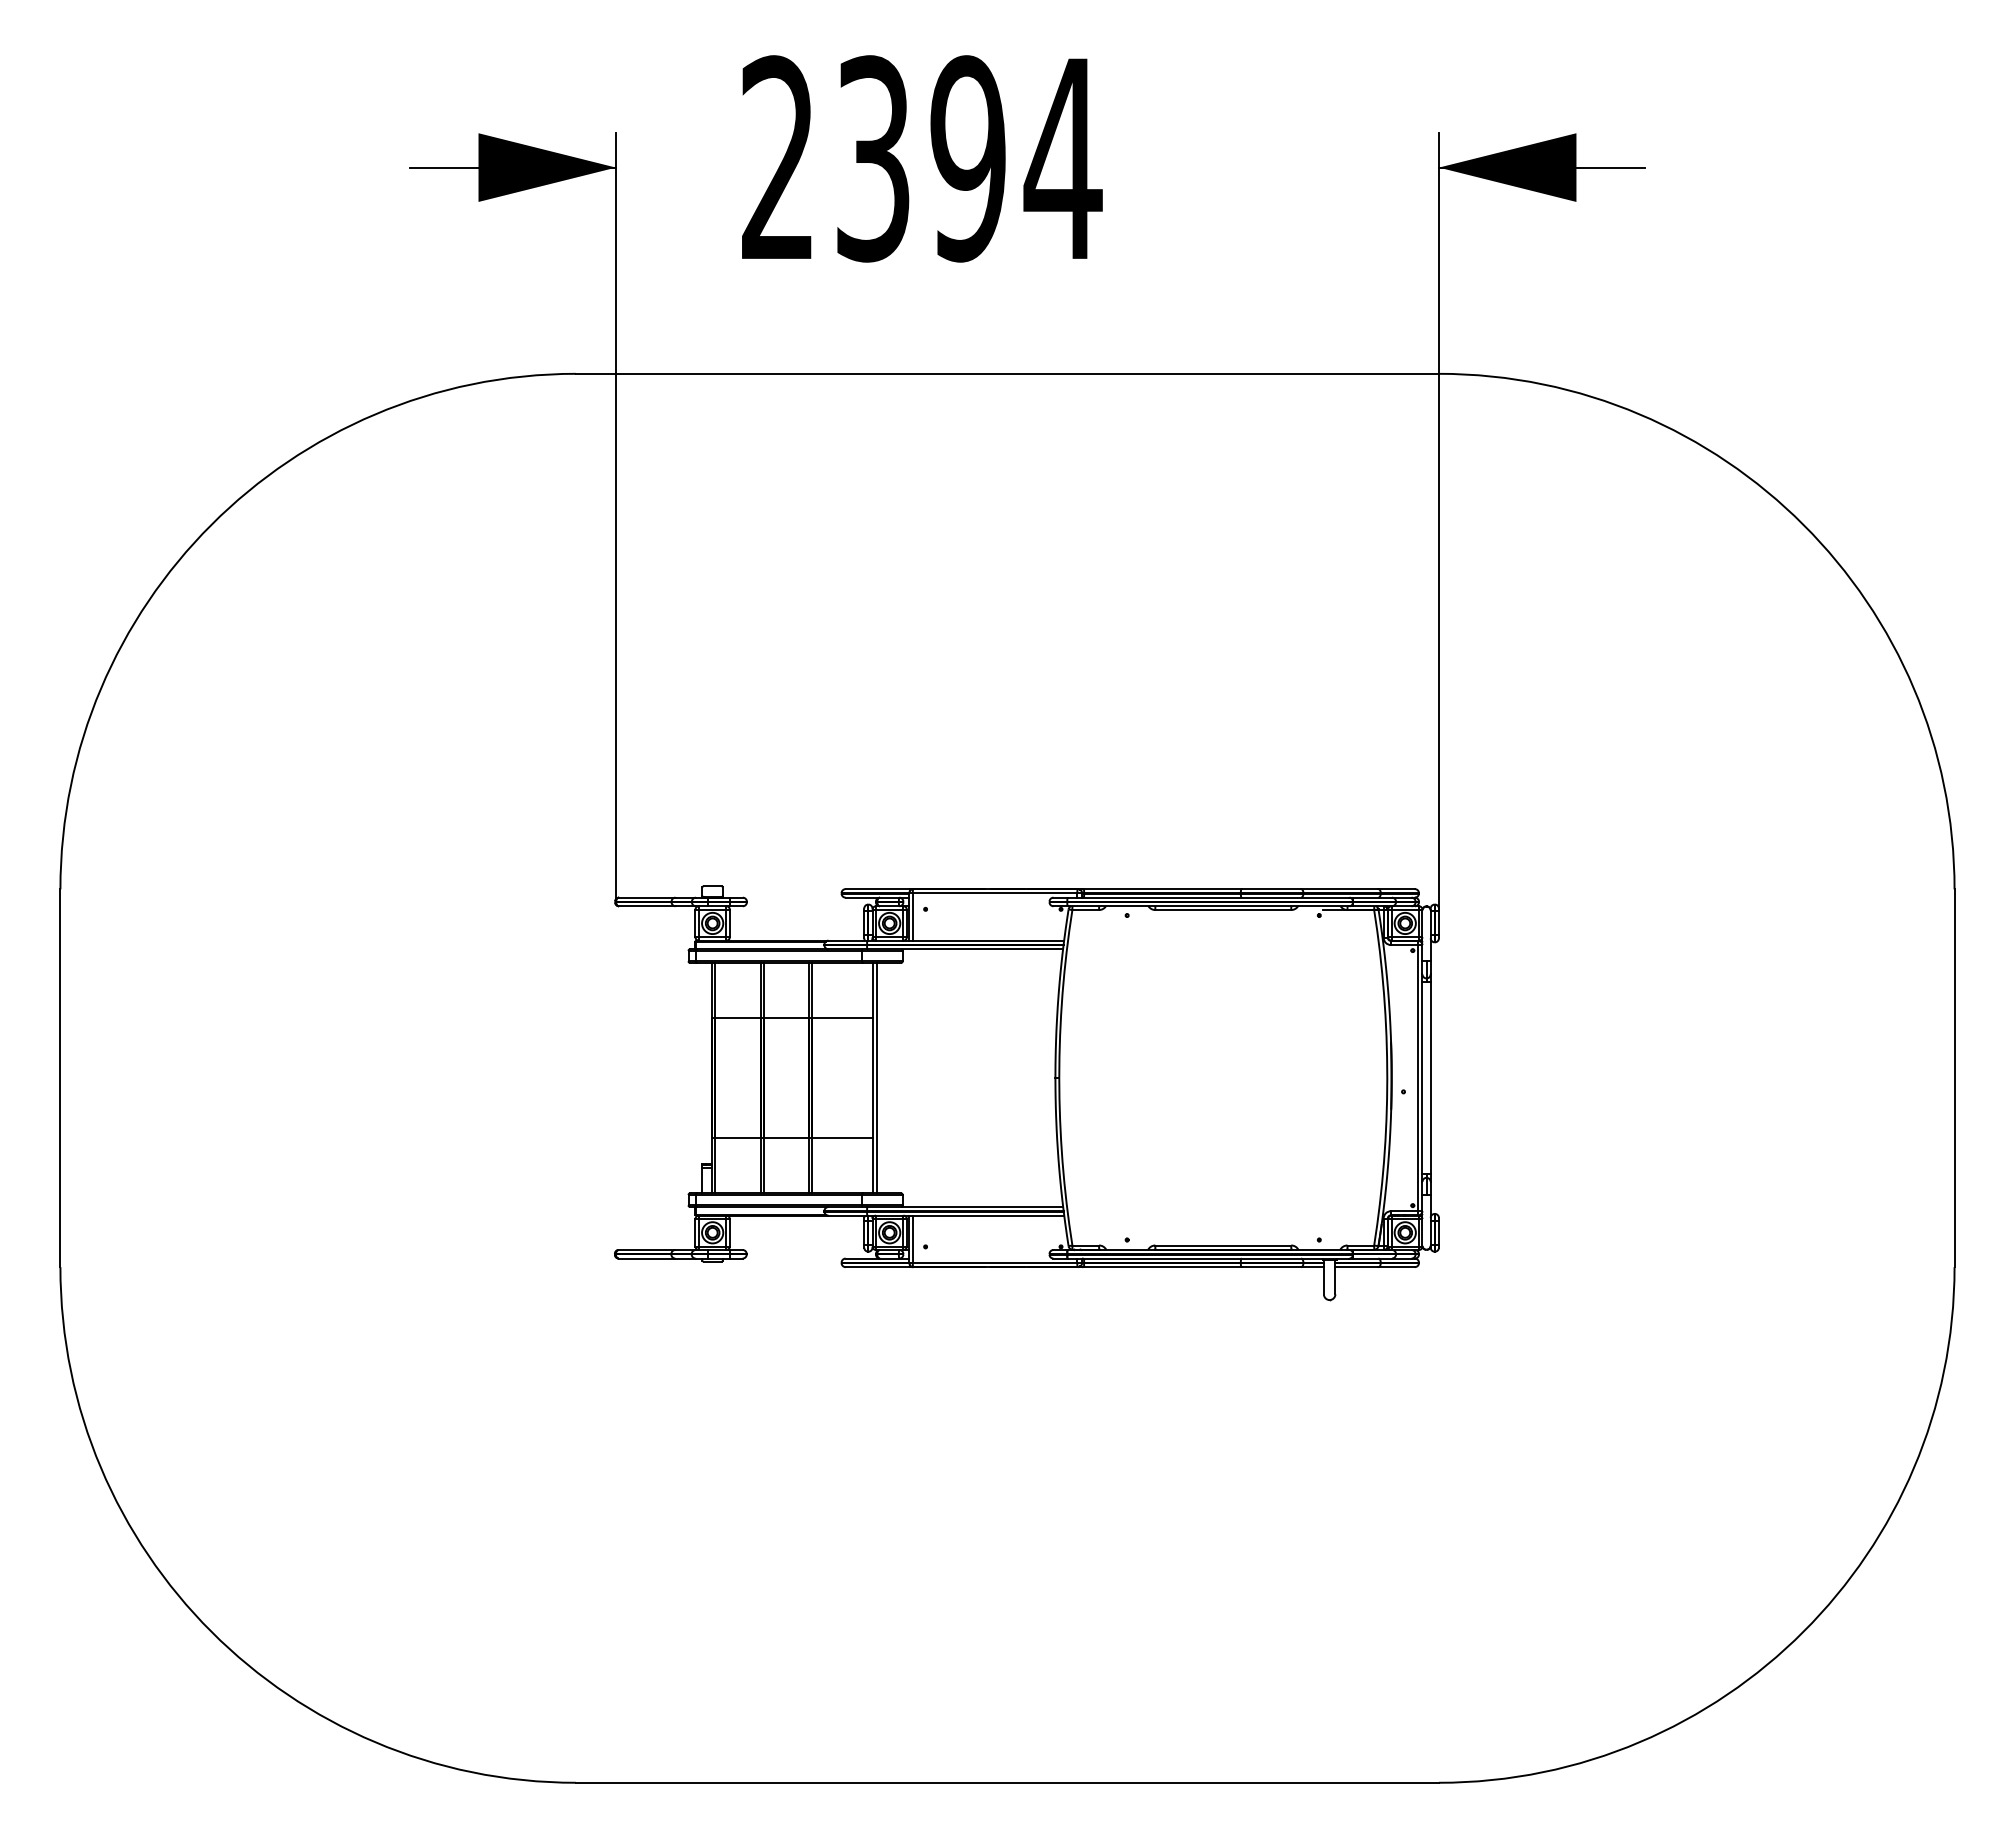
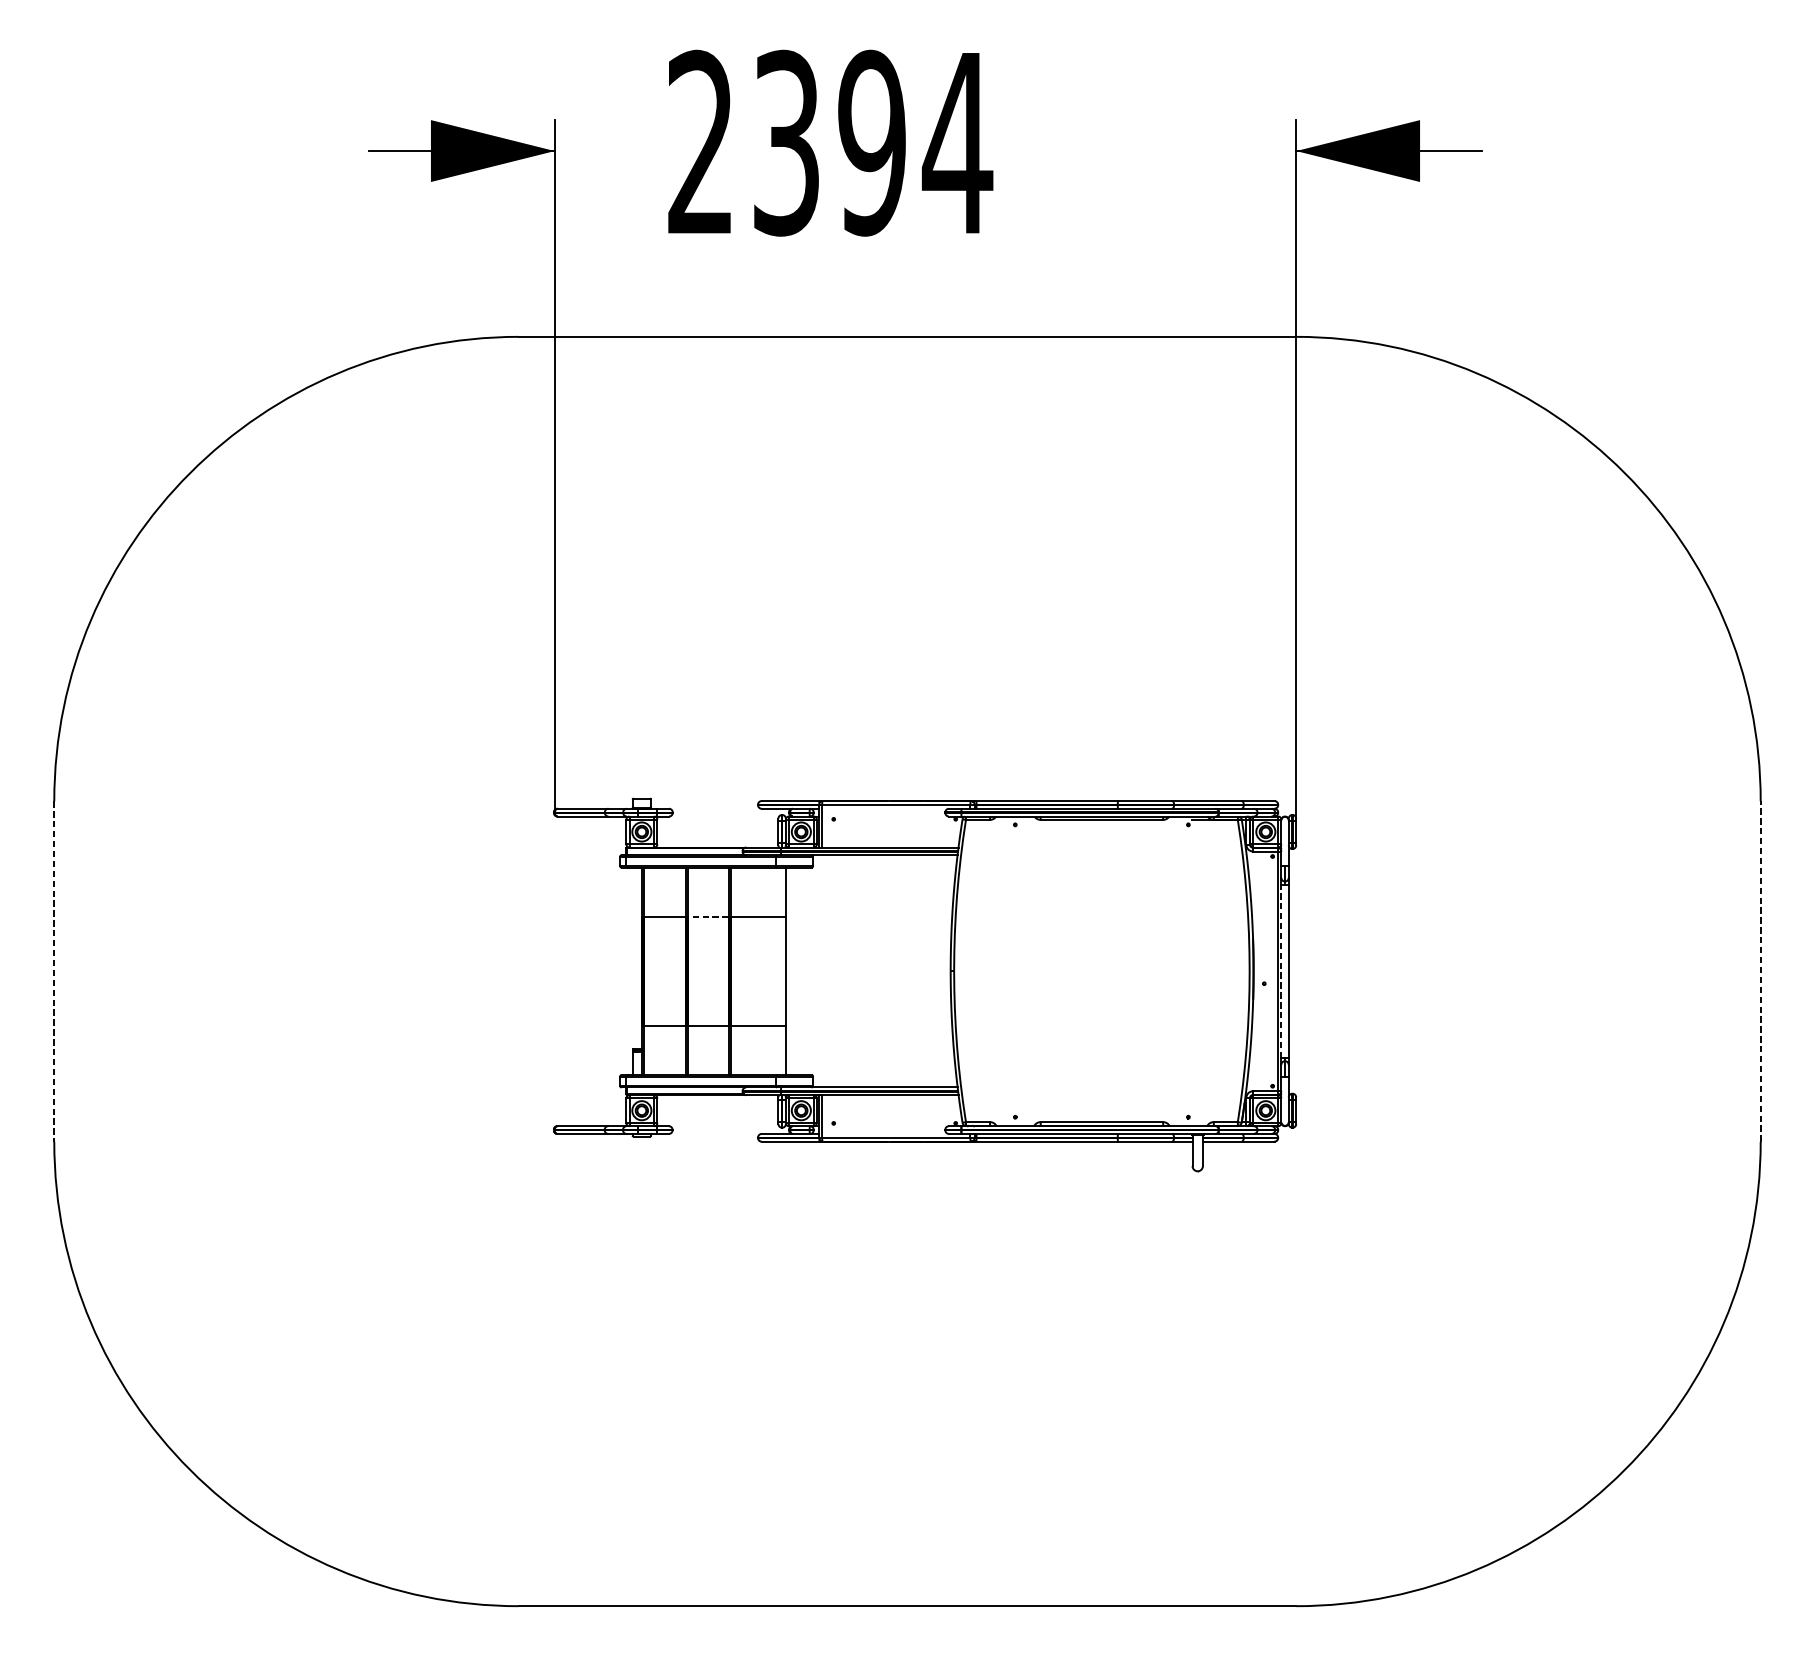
line: (786, 1017) -> (708, 916), solid -> dashed
line: (876, 1077) -> (789, 970), removed
line: (1422, 1077) -> (1281, 970), solid -> dashed
line: (60, 1078) -> (54, 971), solid -> dashed
line: (1954, 1078) -> (1760, 971), solid -> dashed

